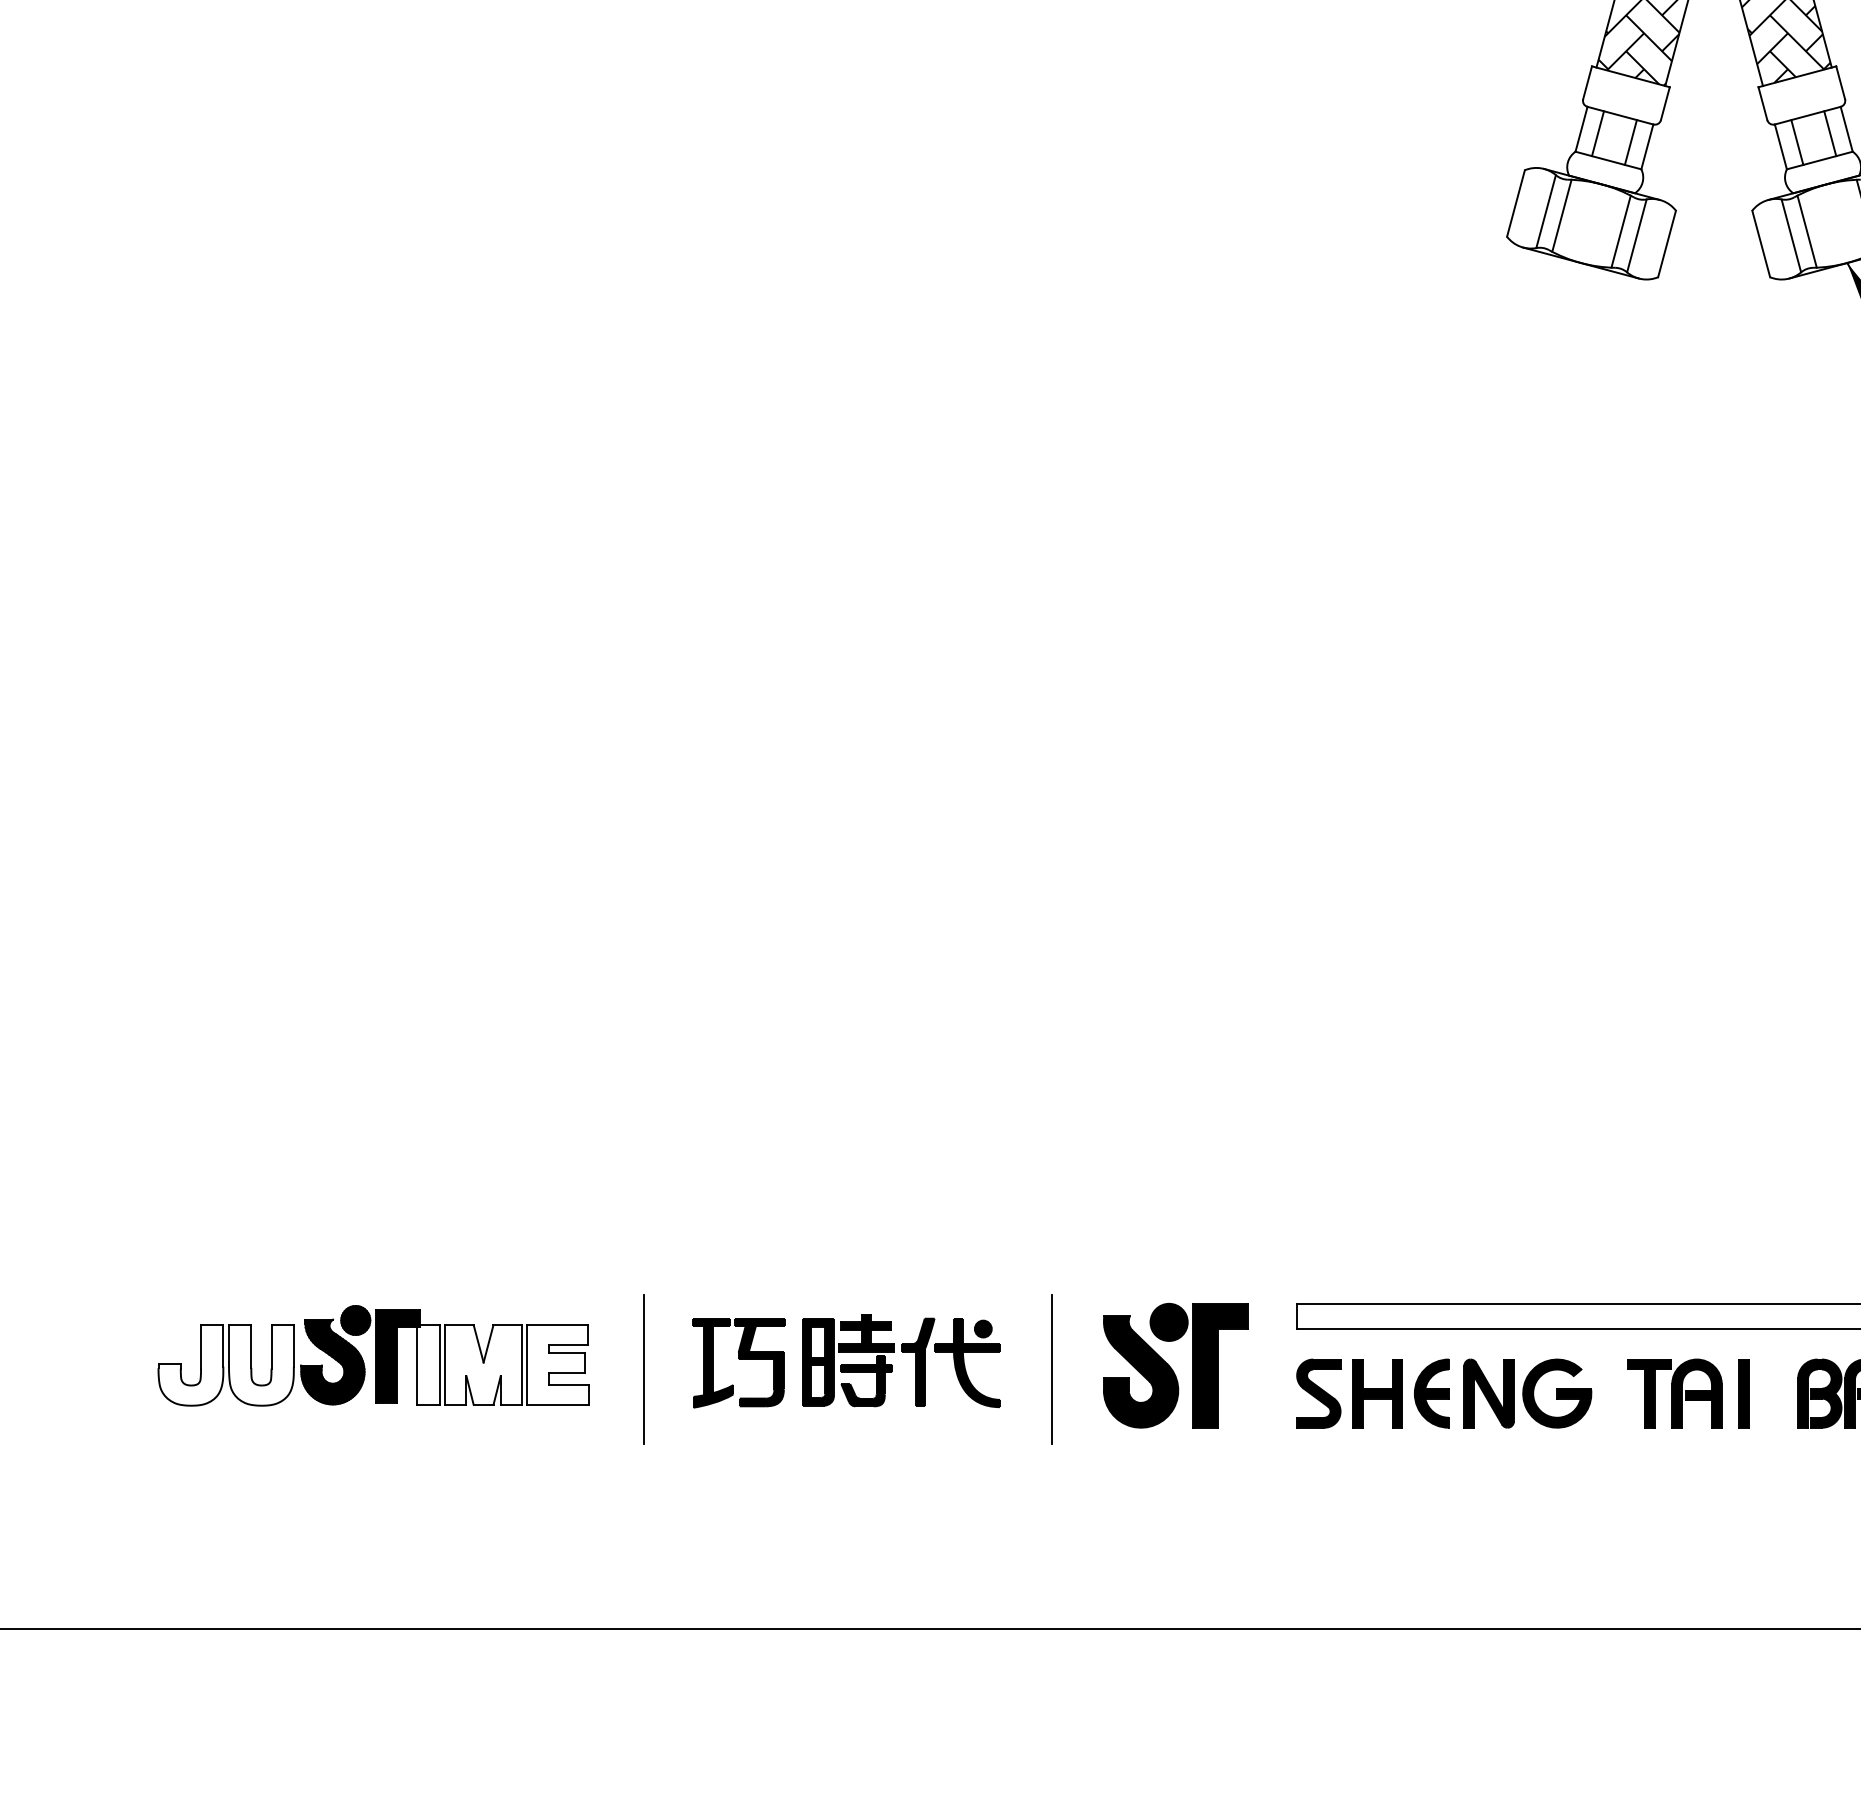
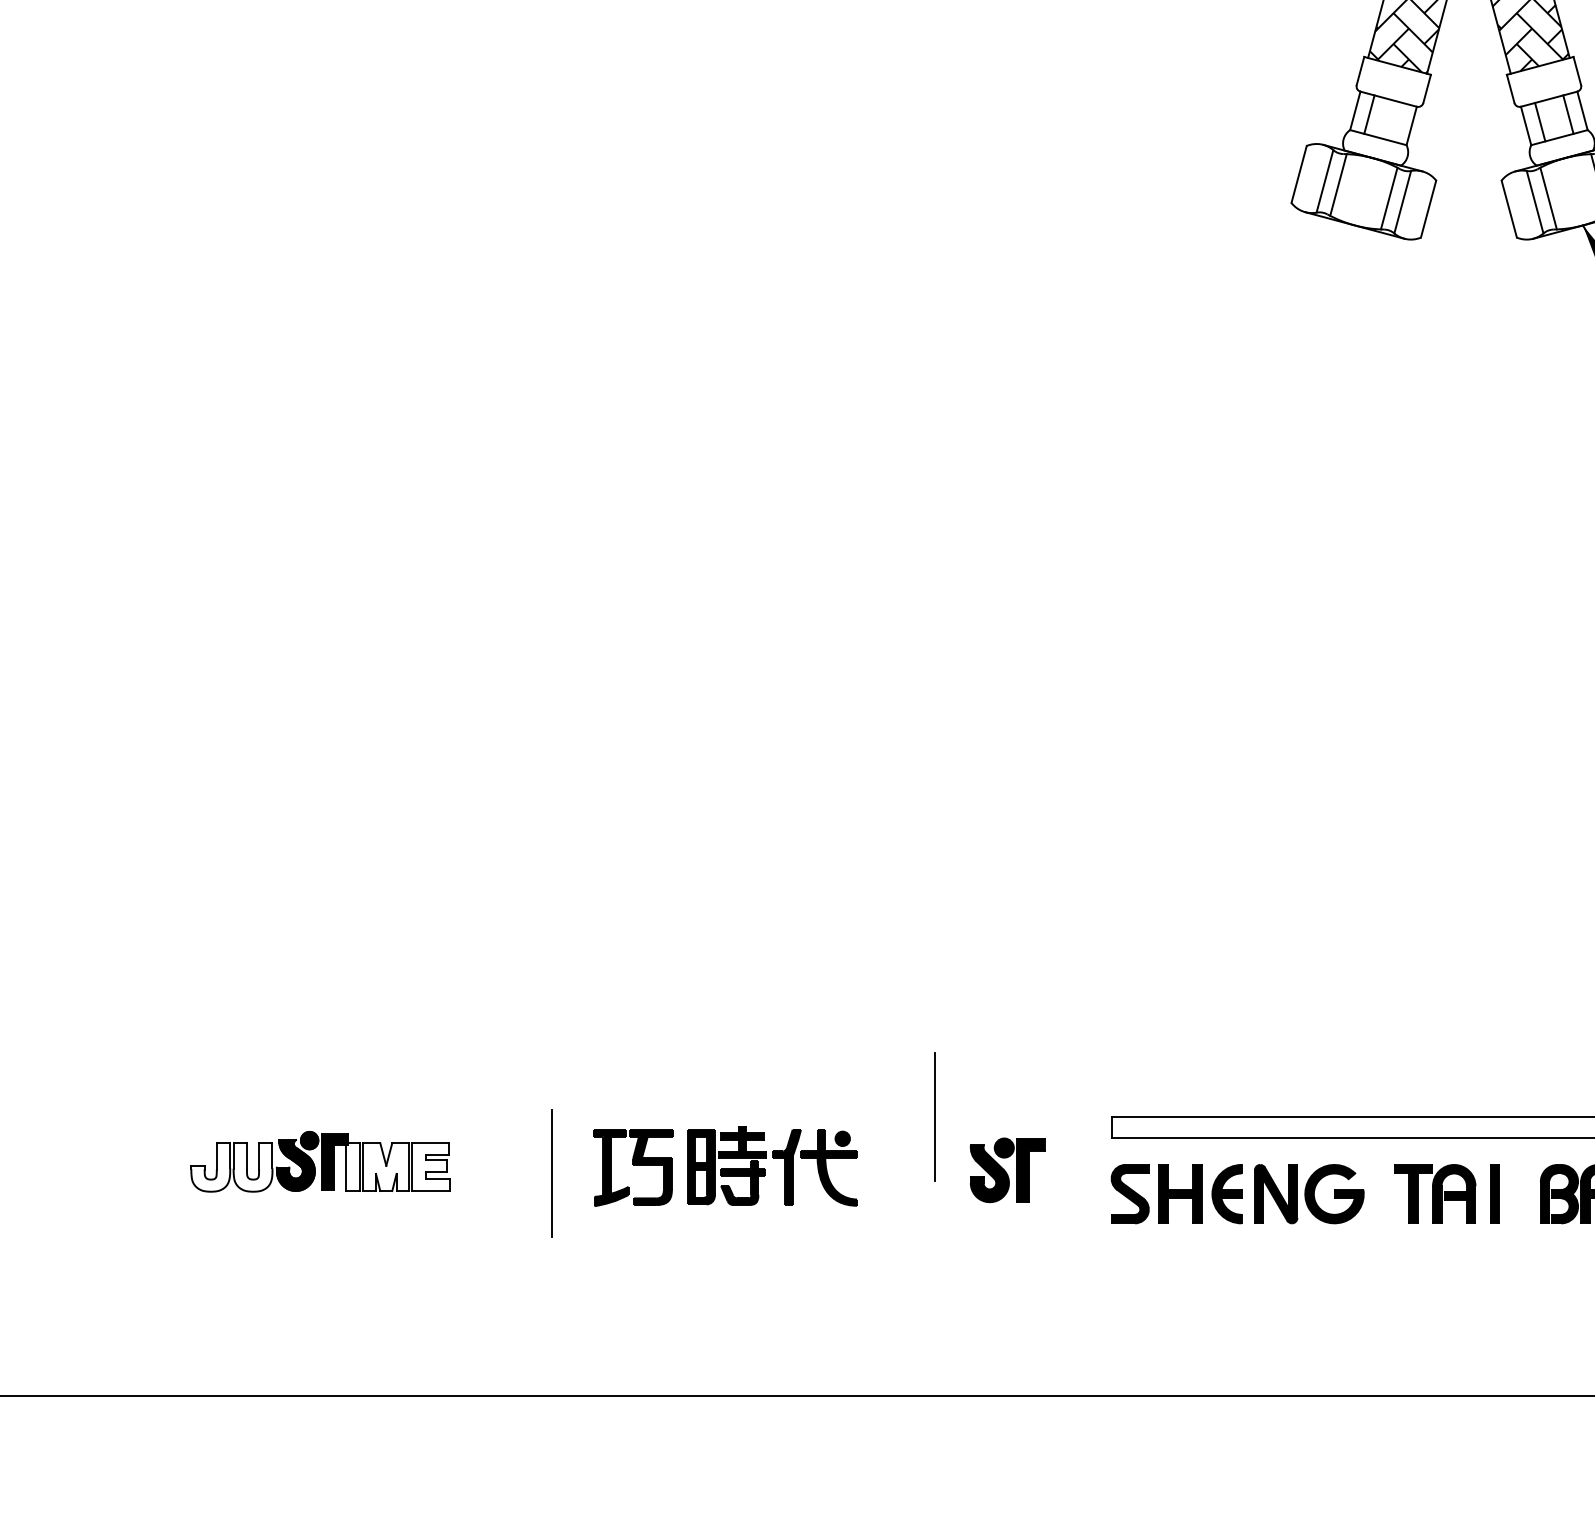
line: (1630, 142) -> (1397, 122), removed
part: (373, 1355) -> (320, 1161), size x0.7
part: (1175, 1365) -> (1007, 1170), size x0.6
line: (1051, 1369) -> (934, 1116), moved

